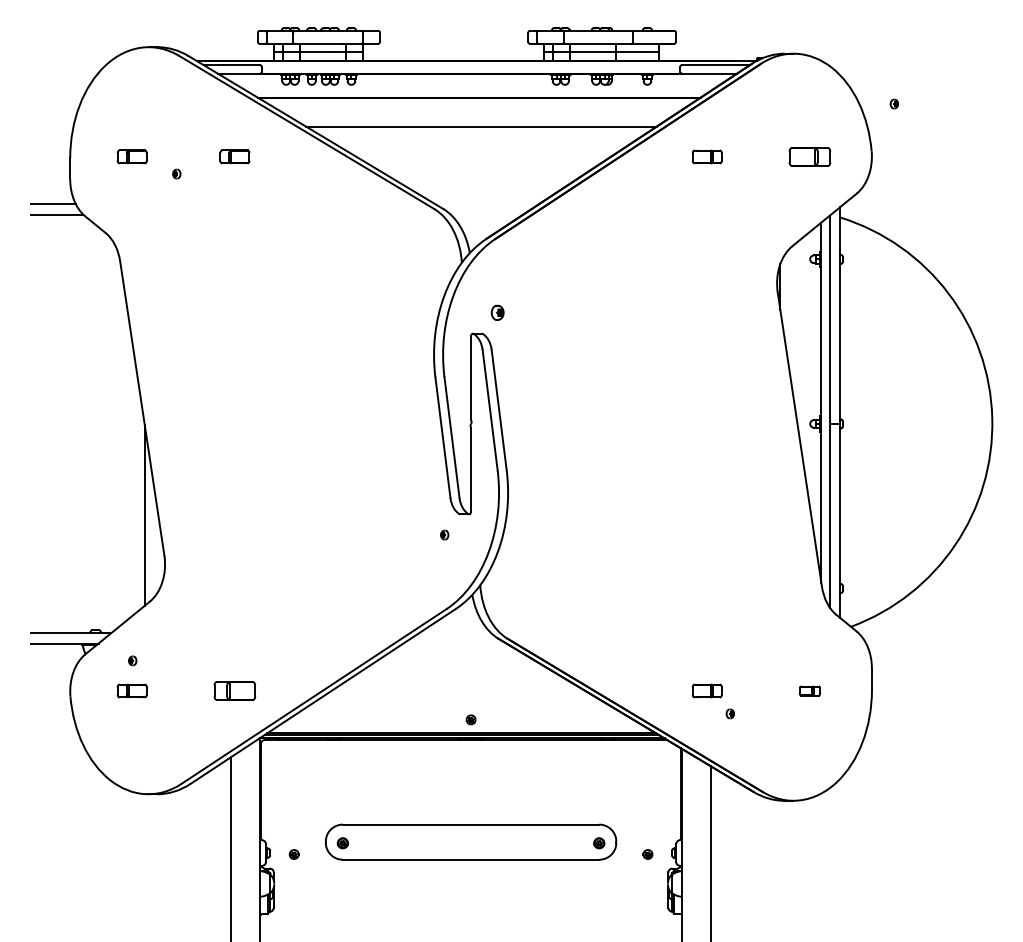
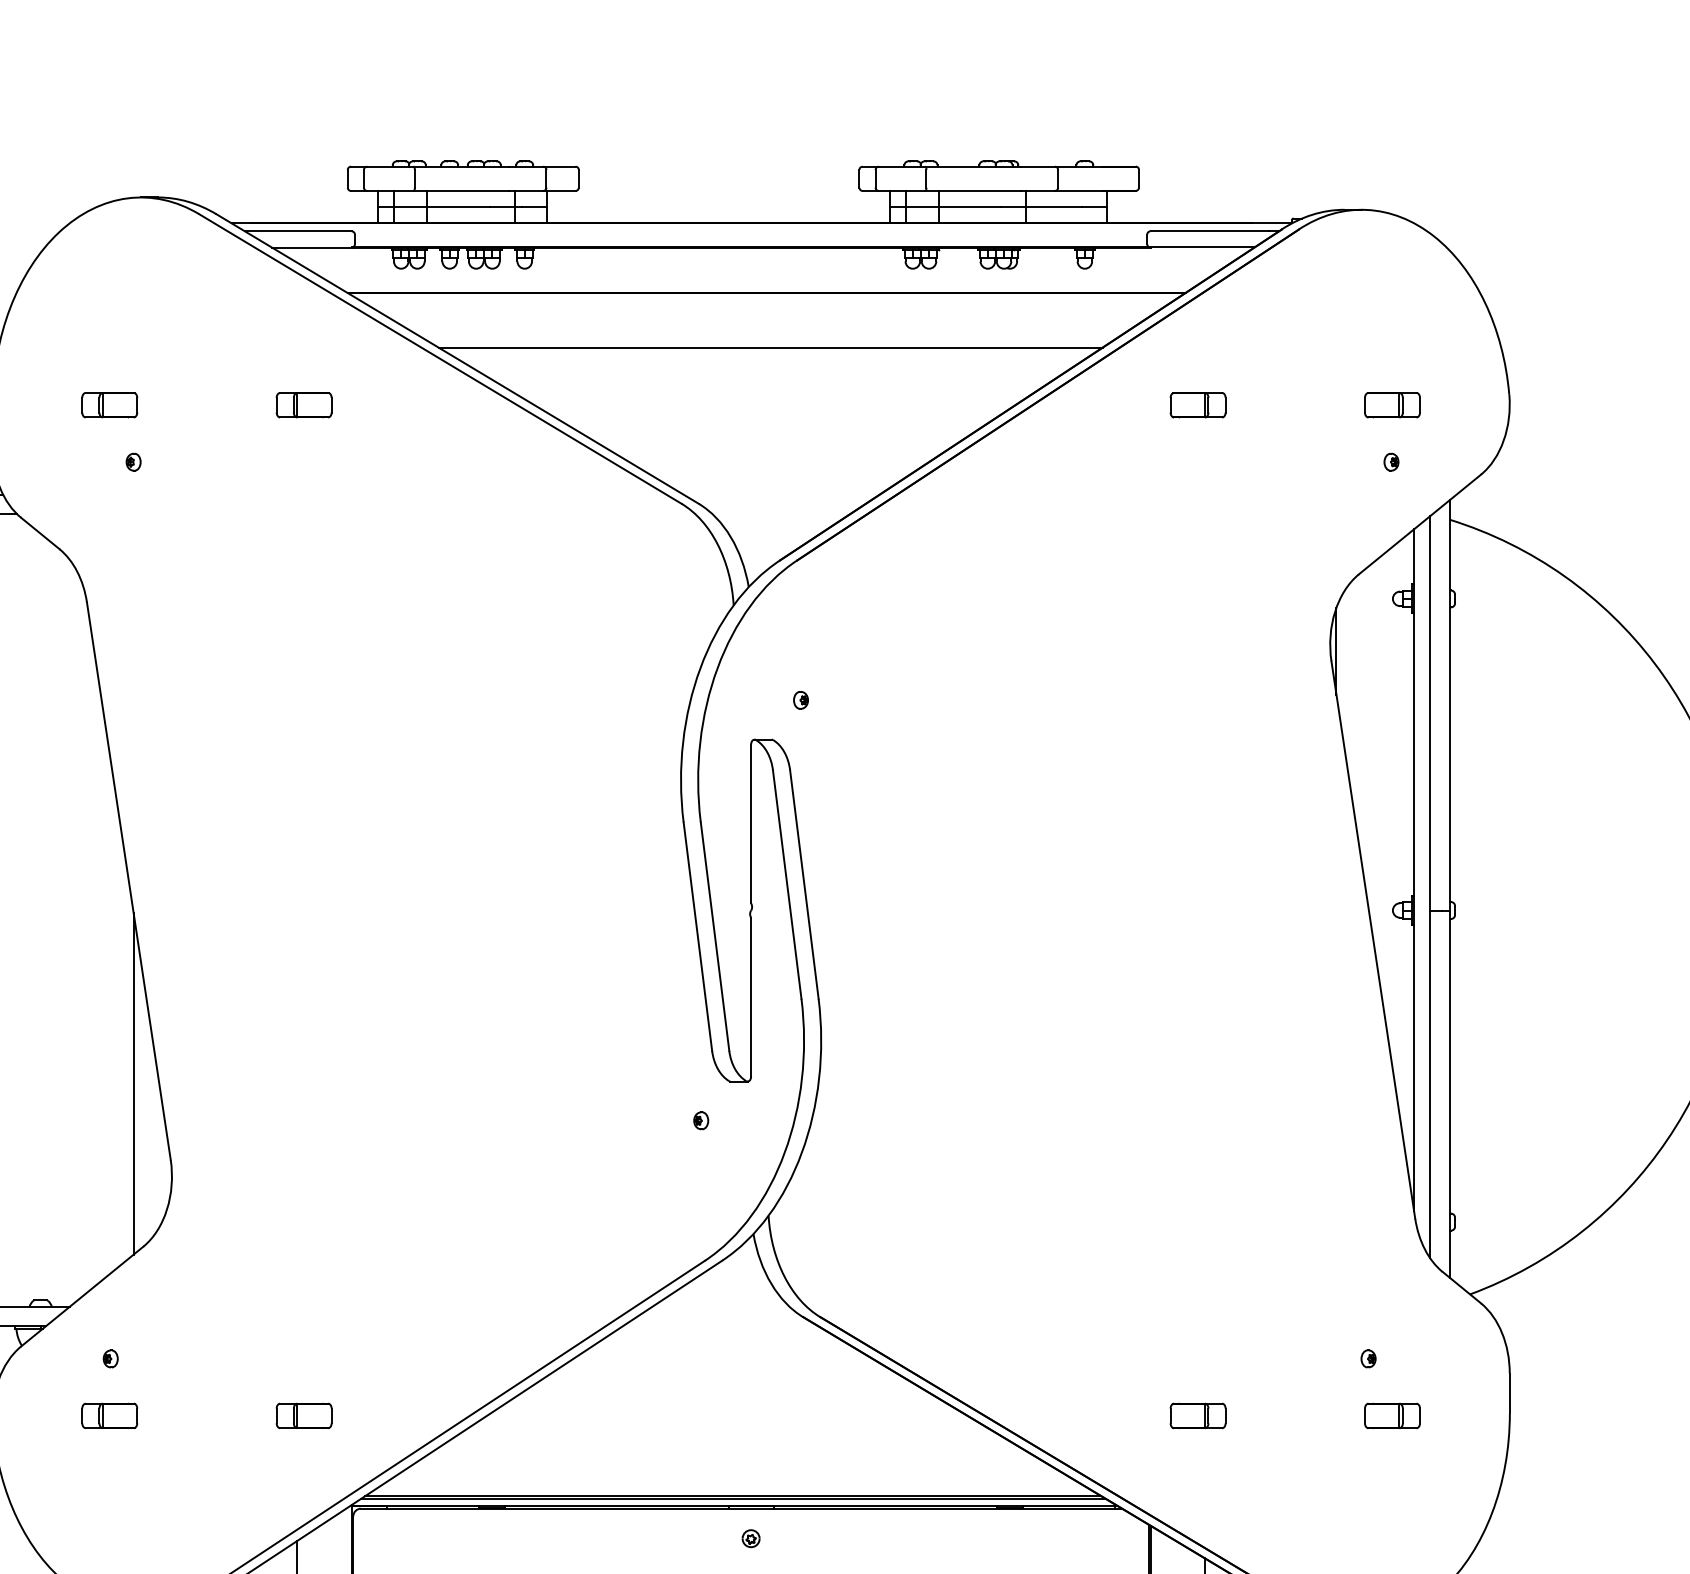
part: (893, 103) -> (1389, 461), moved
part: (809, 156) -> (1391, 404), size x0.71
part: (176, 173) -> (133, 461), moved
part: (496, 312) -> (799, 699), size x0.62
part: (234, 690) -> (303, 1414), size x0.71
part: (809, 690) -> (1391, 1414), size x1.43
part: (729, 713) -> (1367, 1358), moved
part: (470, 719) -> (750, 1537), moved

